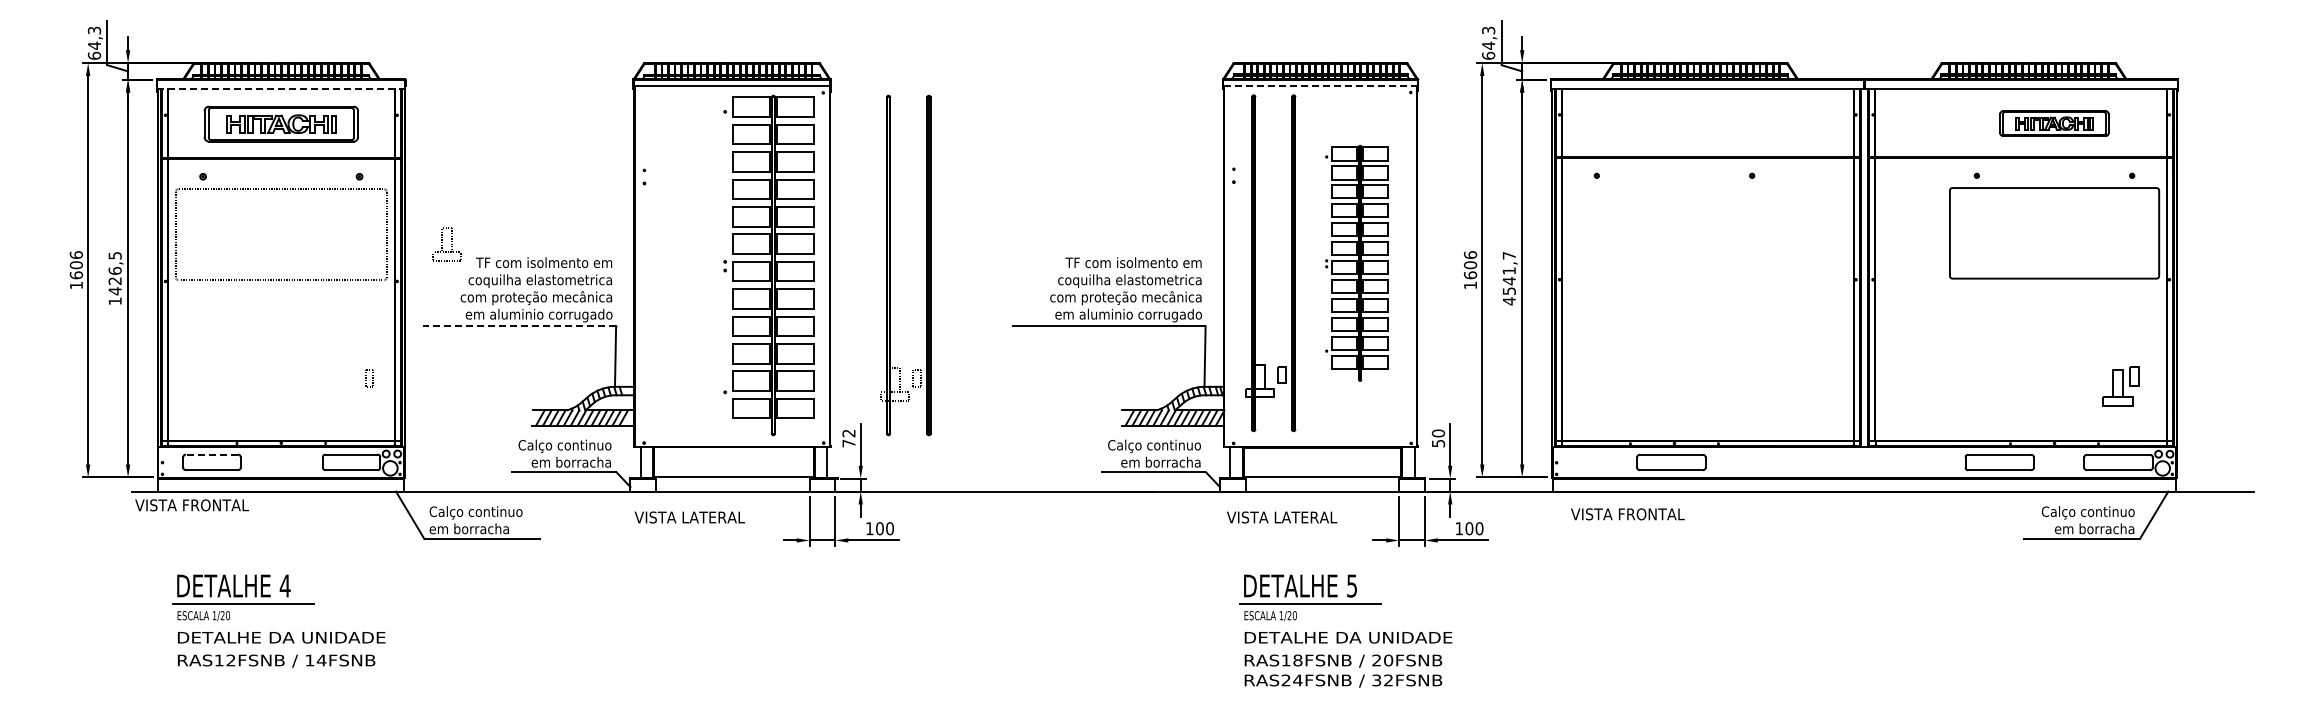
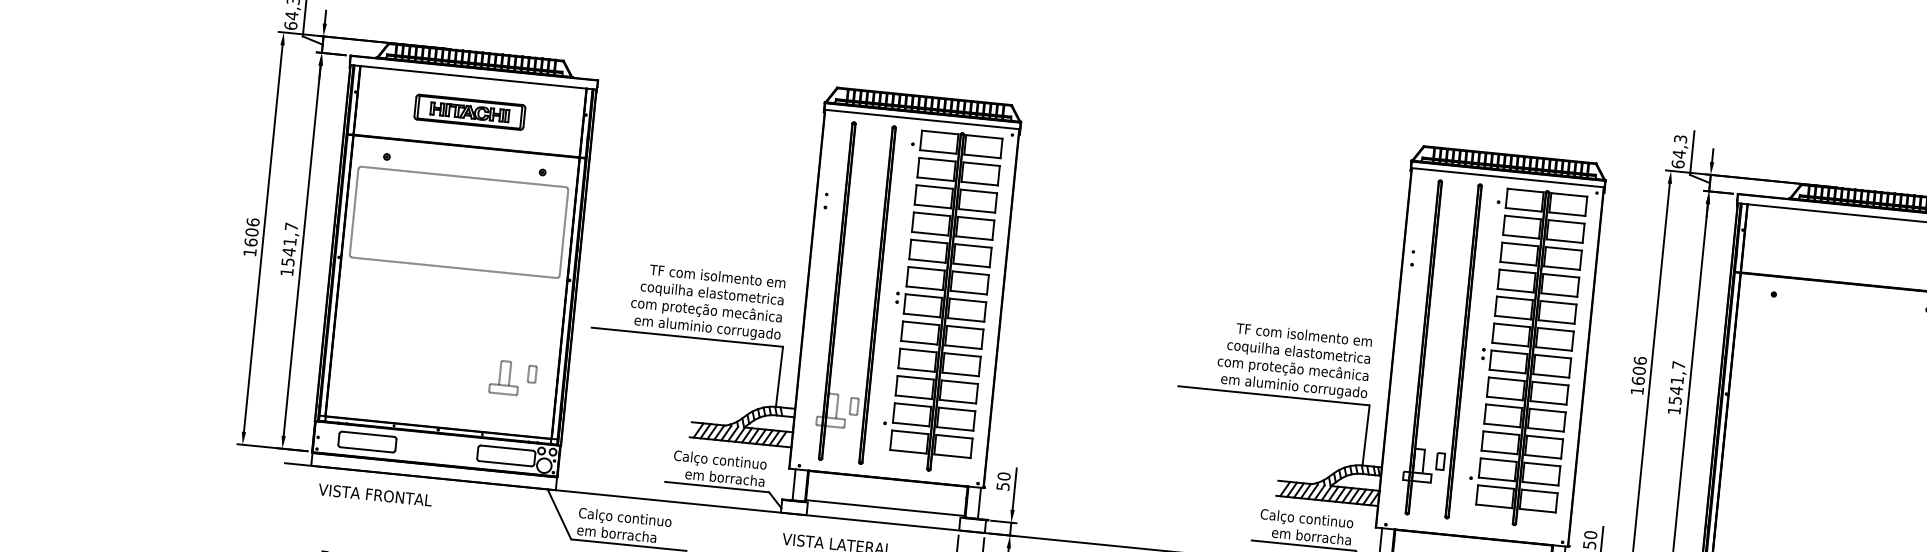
line: (1320, 86) -> (1507, 178), dashed -> solid
line: (281, 88) -> (473, 76), dashed -> solid
part: (280, 123) -> (469, 111), size x0.71
part: (446, 244) -> (504, 377), moved
part: (1356, 263) -> (1526, 357), size x1.43
part: (890, 265) -> (839, 291), moved
text: (114, 273) -> (289, 244), 1426,5 -> 1541,7
text: (1508, 301) -> (1673, 410), 4541,7 -> 1541,7
line: (519, 326) -> (686, 337), dashed -> solid
text: (848, 438) -> (1003, 481), 72 -> 50
line: (211, 454) -> (367, 434), dashed -> solid
text: (191, 505) -> (374, 495), moved

